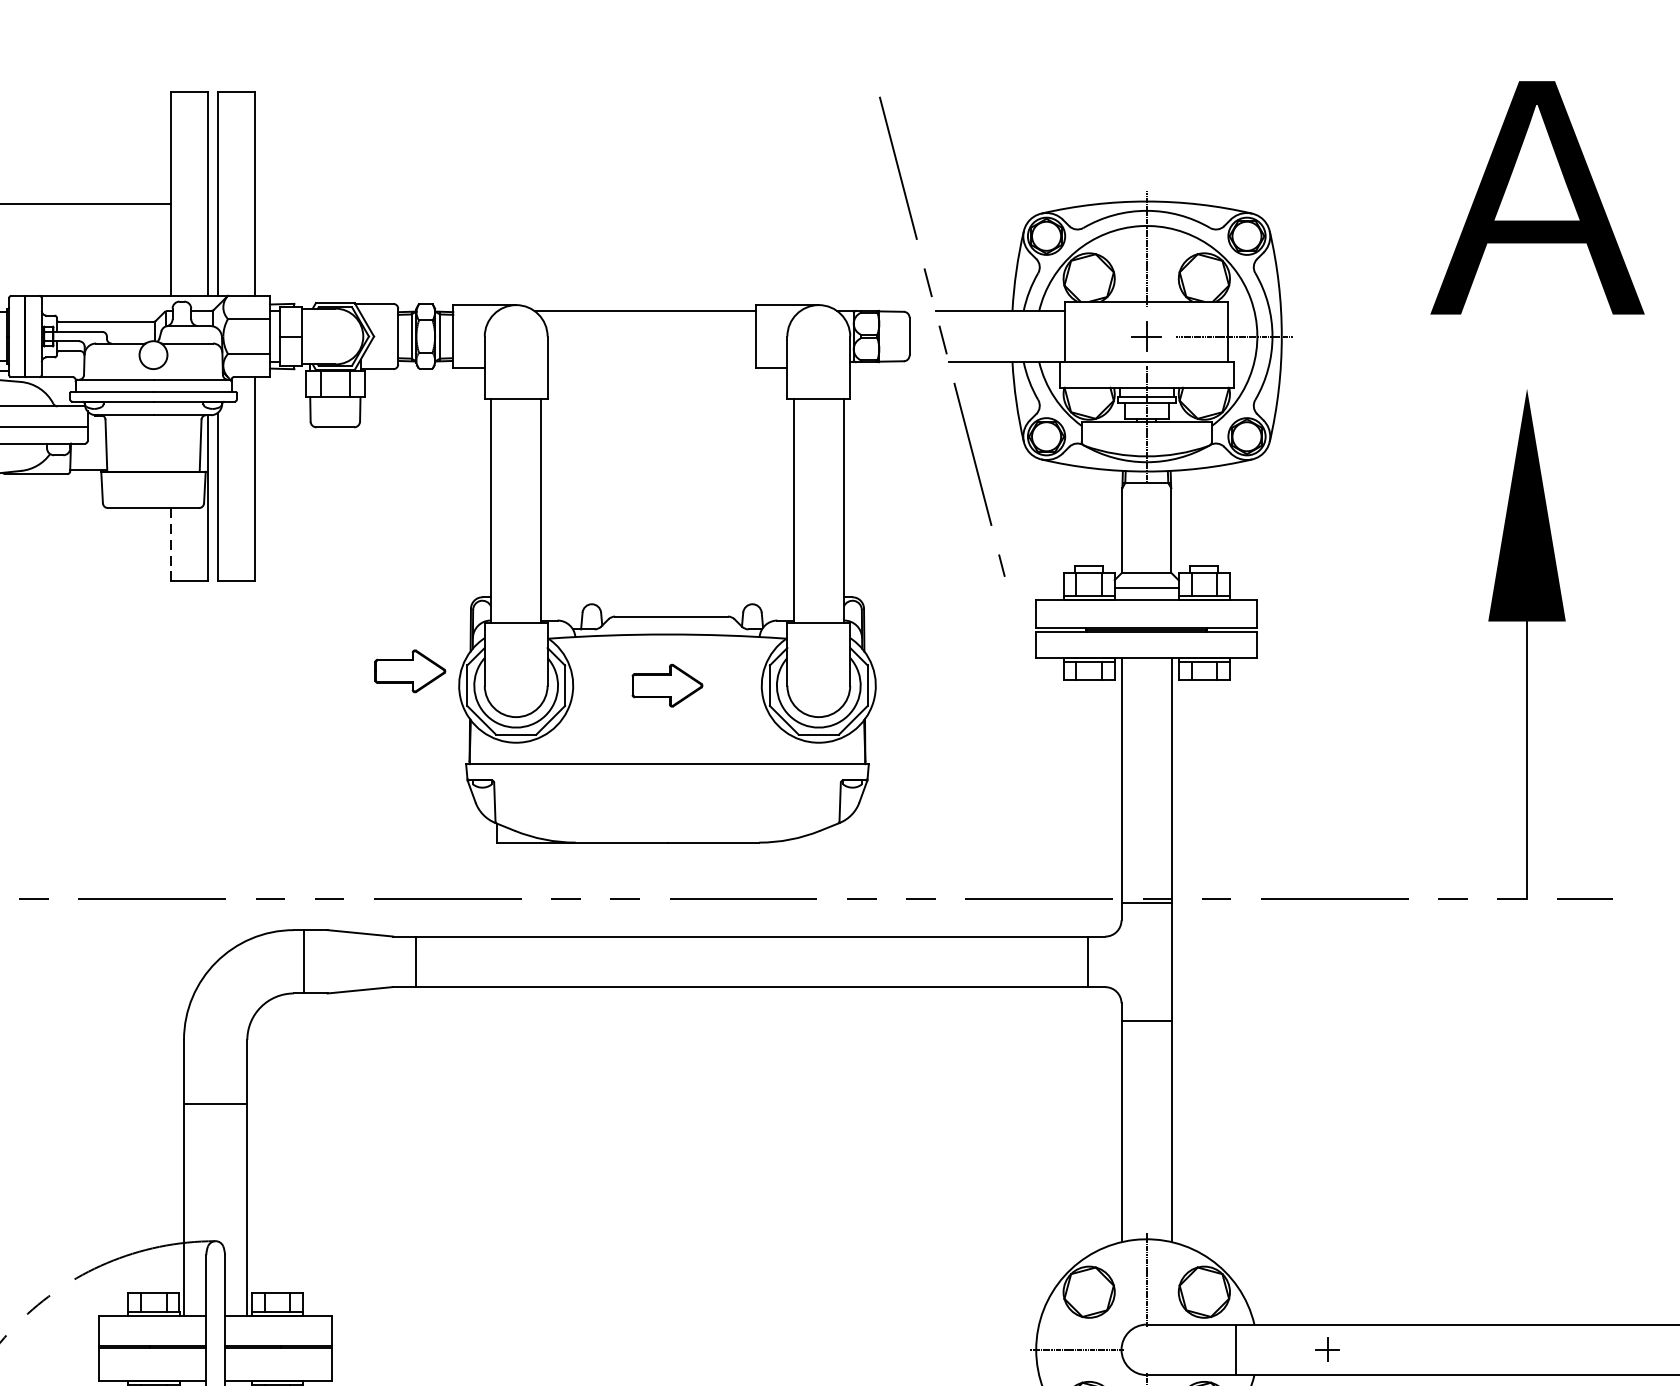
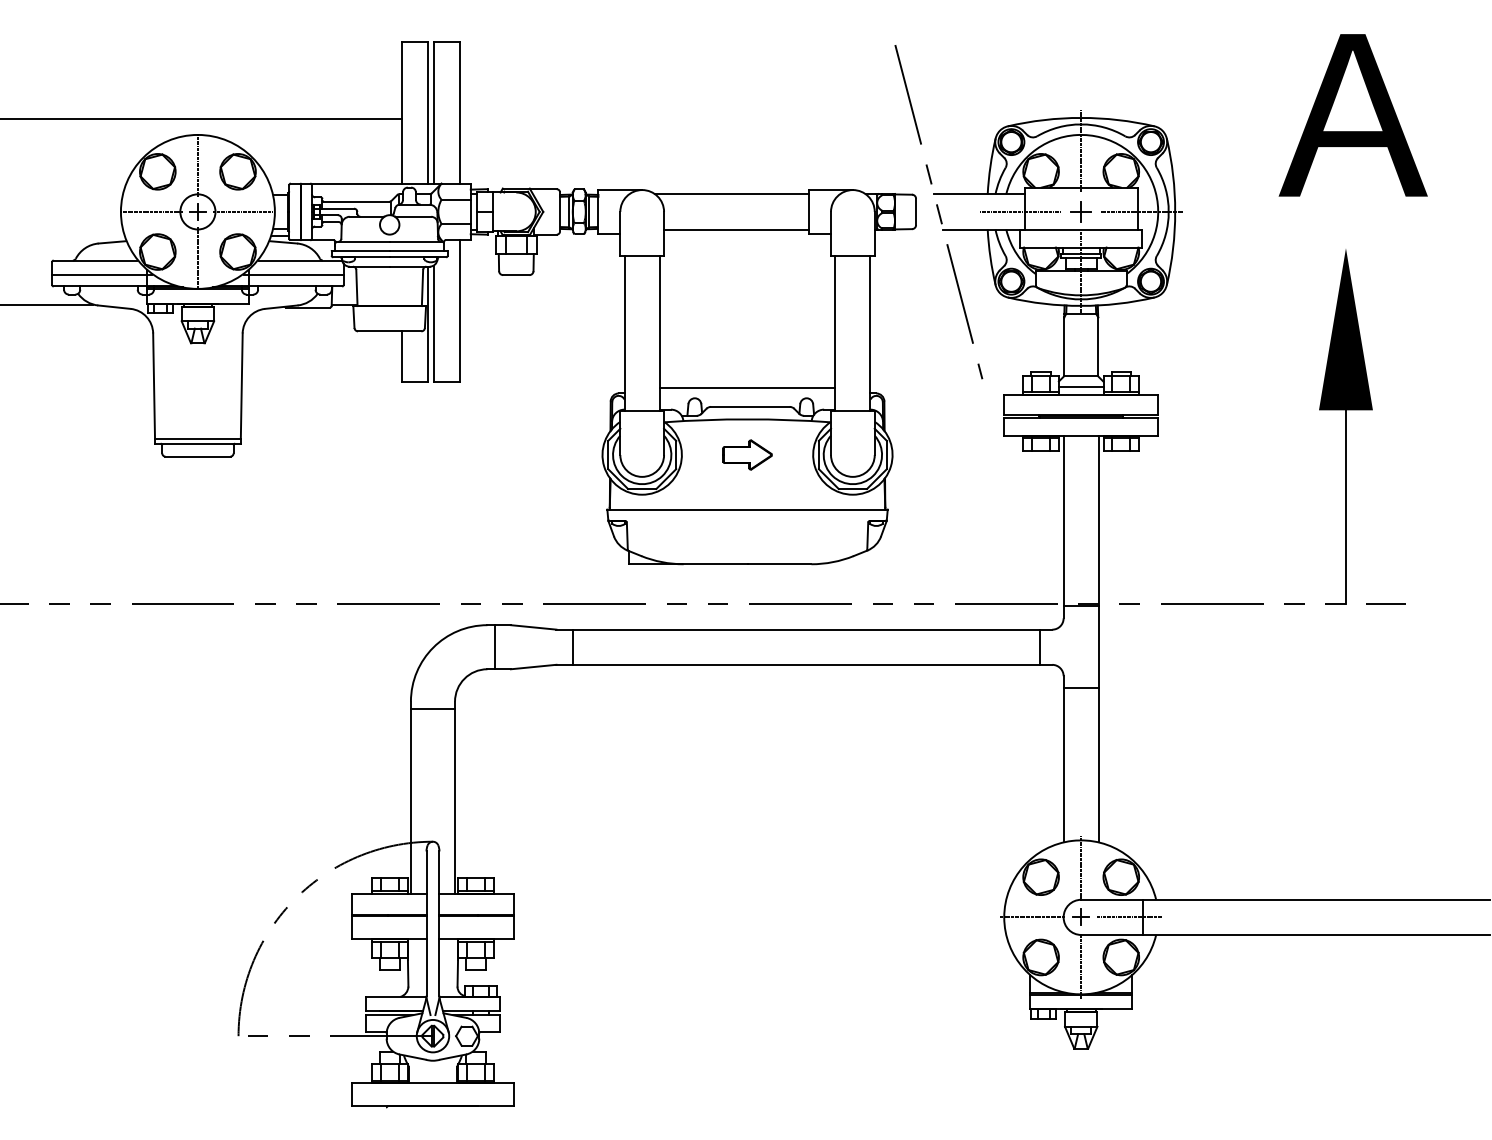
line: (1058, 335) -> (1019, 211), added
line: (651, 361) -> (736, 229), added
line: (170, 545) -> (401, 357), dashed -> solid
line: (667, 588) -> (747, 387), added
part: (410, 670) -> (568, 444), removed
line: (214, 1102) -> (432, 708), moved
part: (1326, 1348) -> (1080, 916), moved
line: (1216, 1350) -> (1129, 917), added

